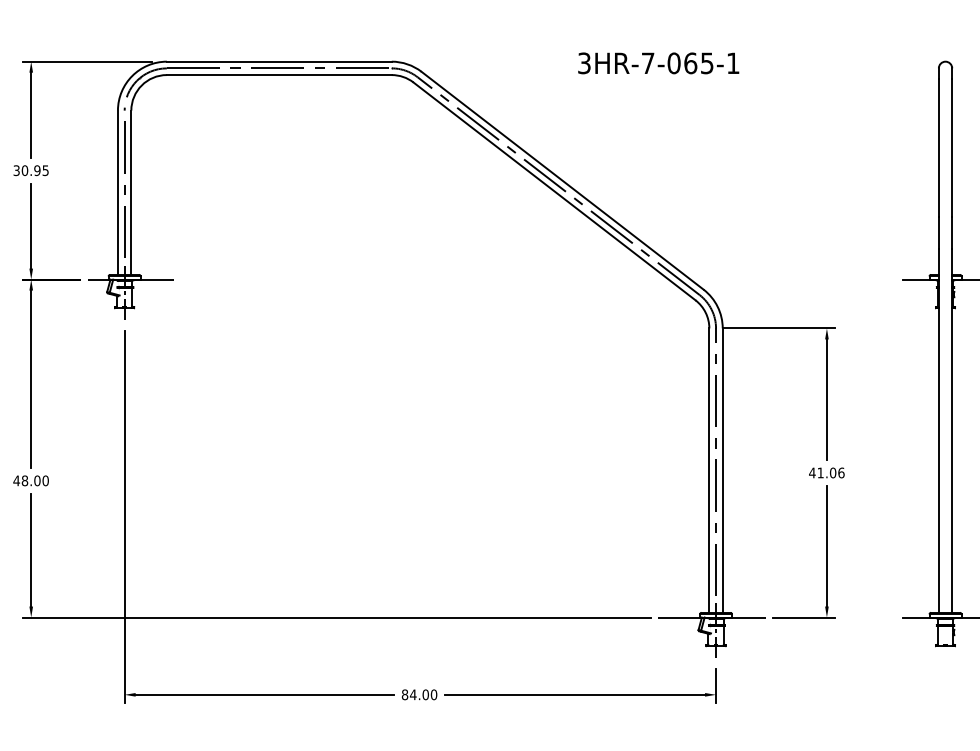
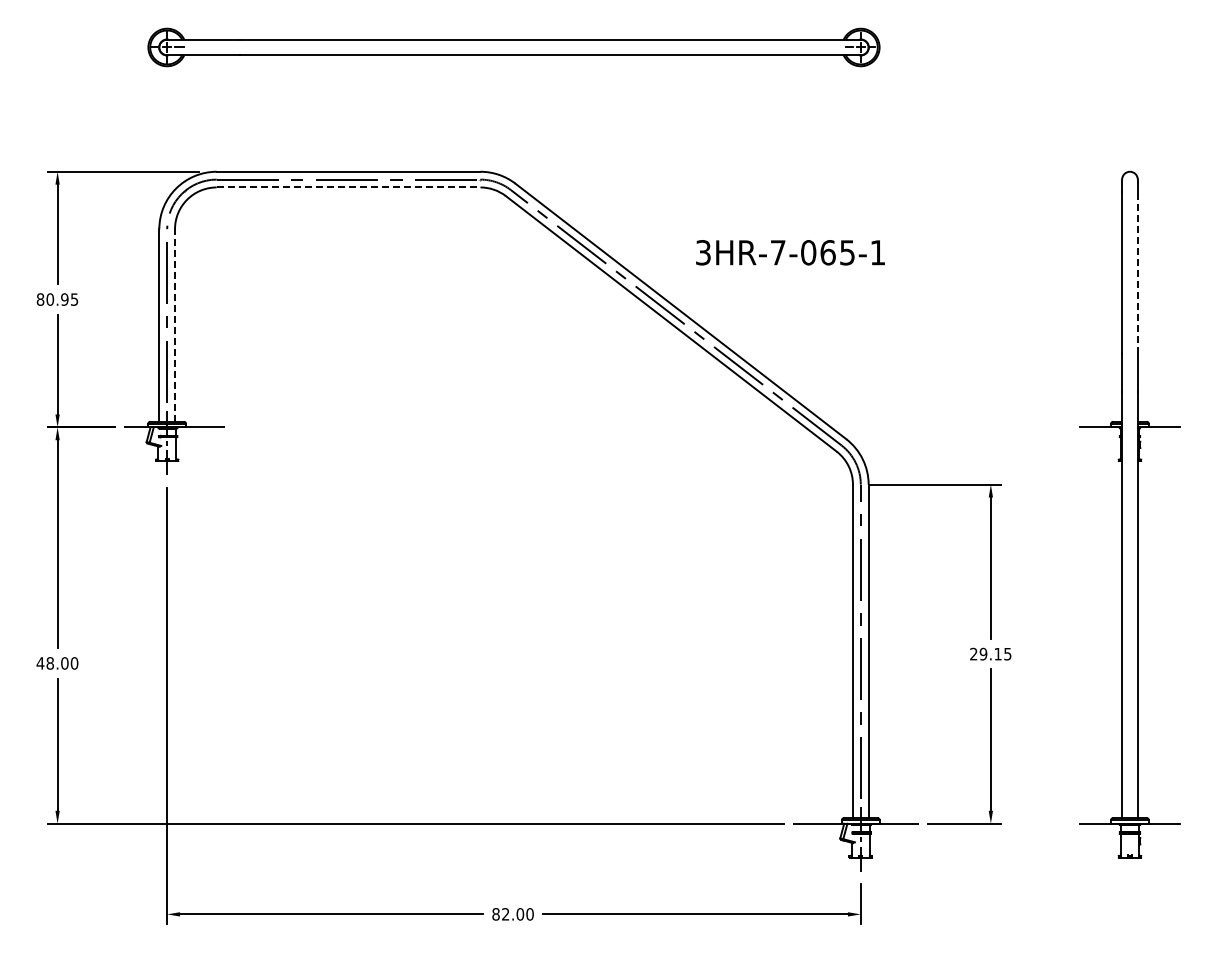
text: (658, 63) -> (790, 252), moved
line: (279, 75) -> (348, 187), solid -> dashed
line: (951, 147) -> (1137, 272), solid -> dashed
text: (16, 170) -> (40, 299), 30.95 -> 80.95
line: (131, 191) -> (175, 324), solid -> dashed
text: (826, 472) -> (990, 653), 41.06 -> 29.15
text: (413, 694) -> (505, 914), 84.00 -> 82.00

